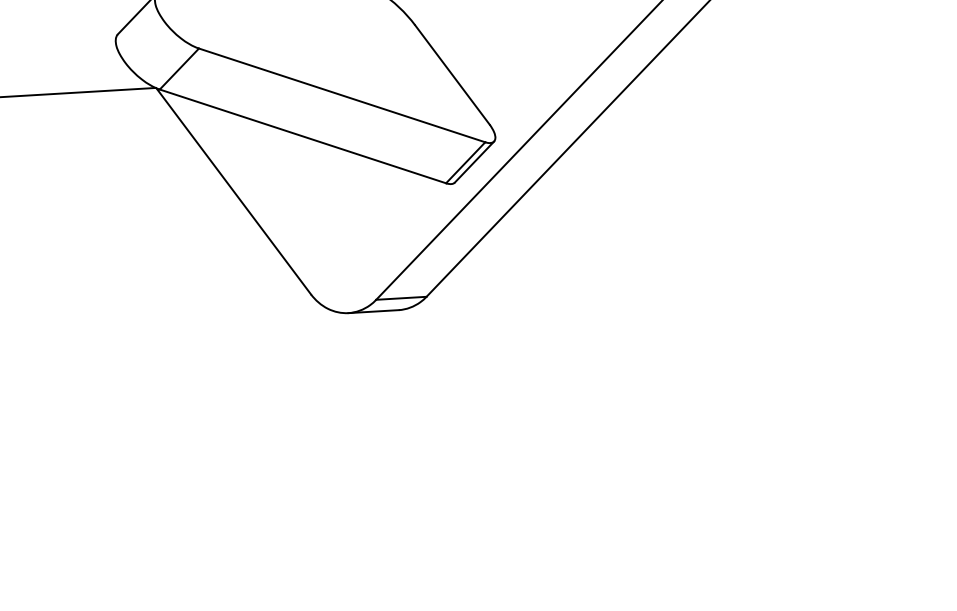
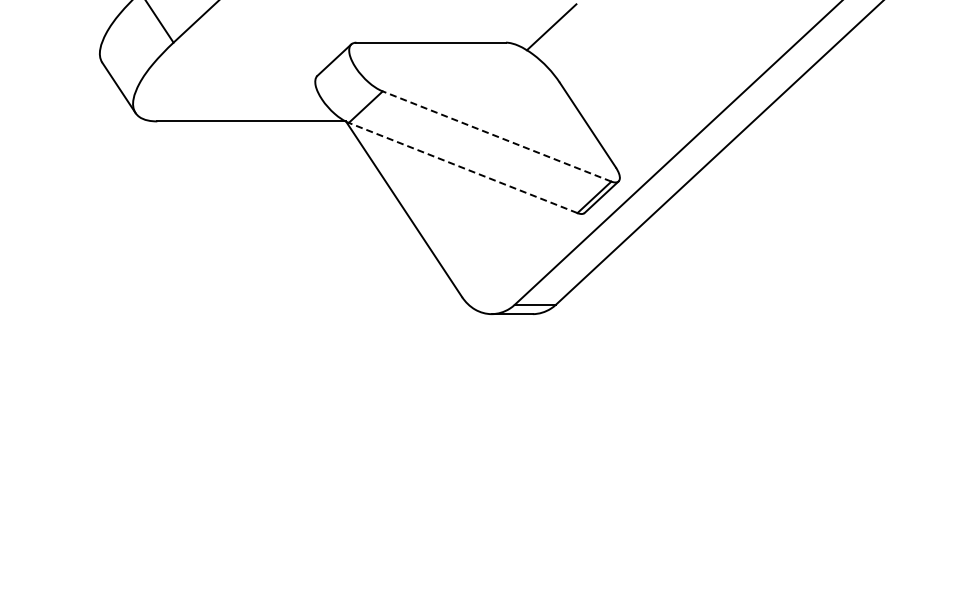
line: (342, 95) -> (497, 136), solid -> dashed
line: (303, 136) -> (463, 168), solid -> dashed

